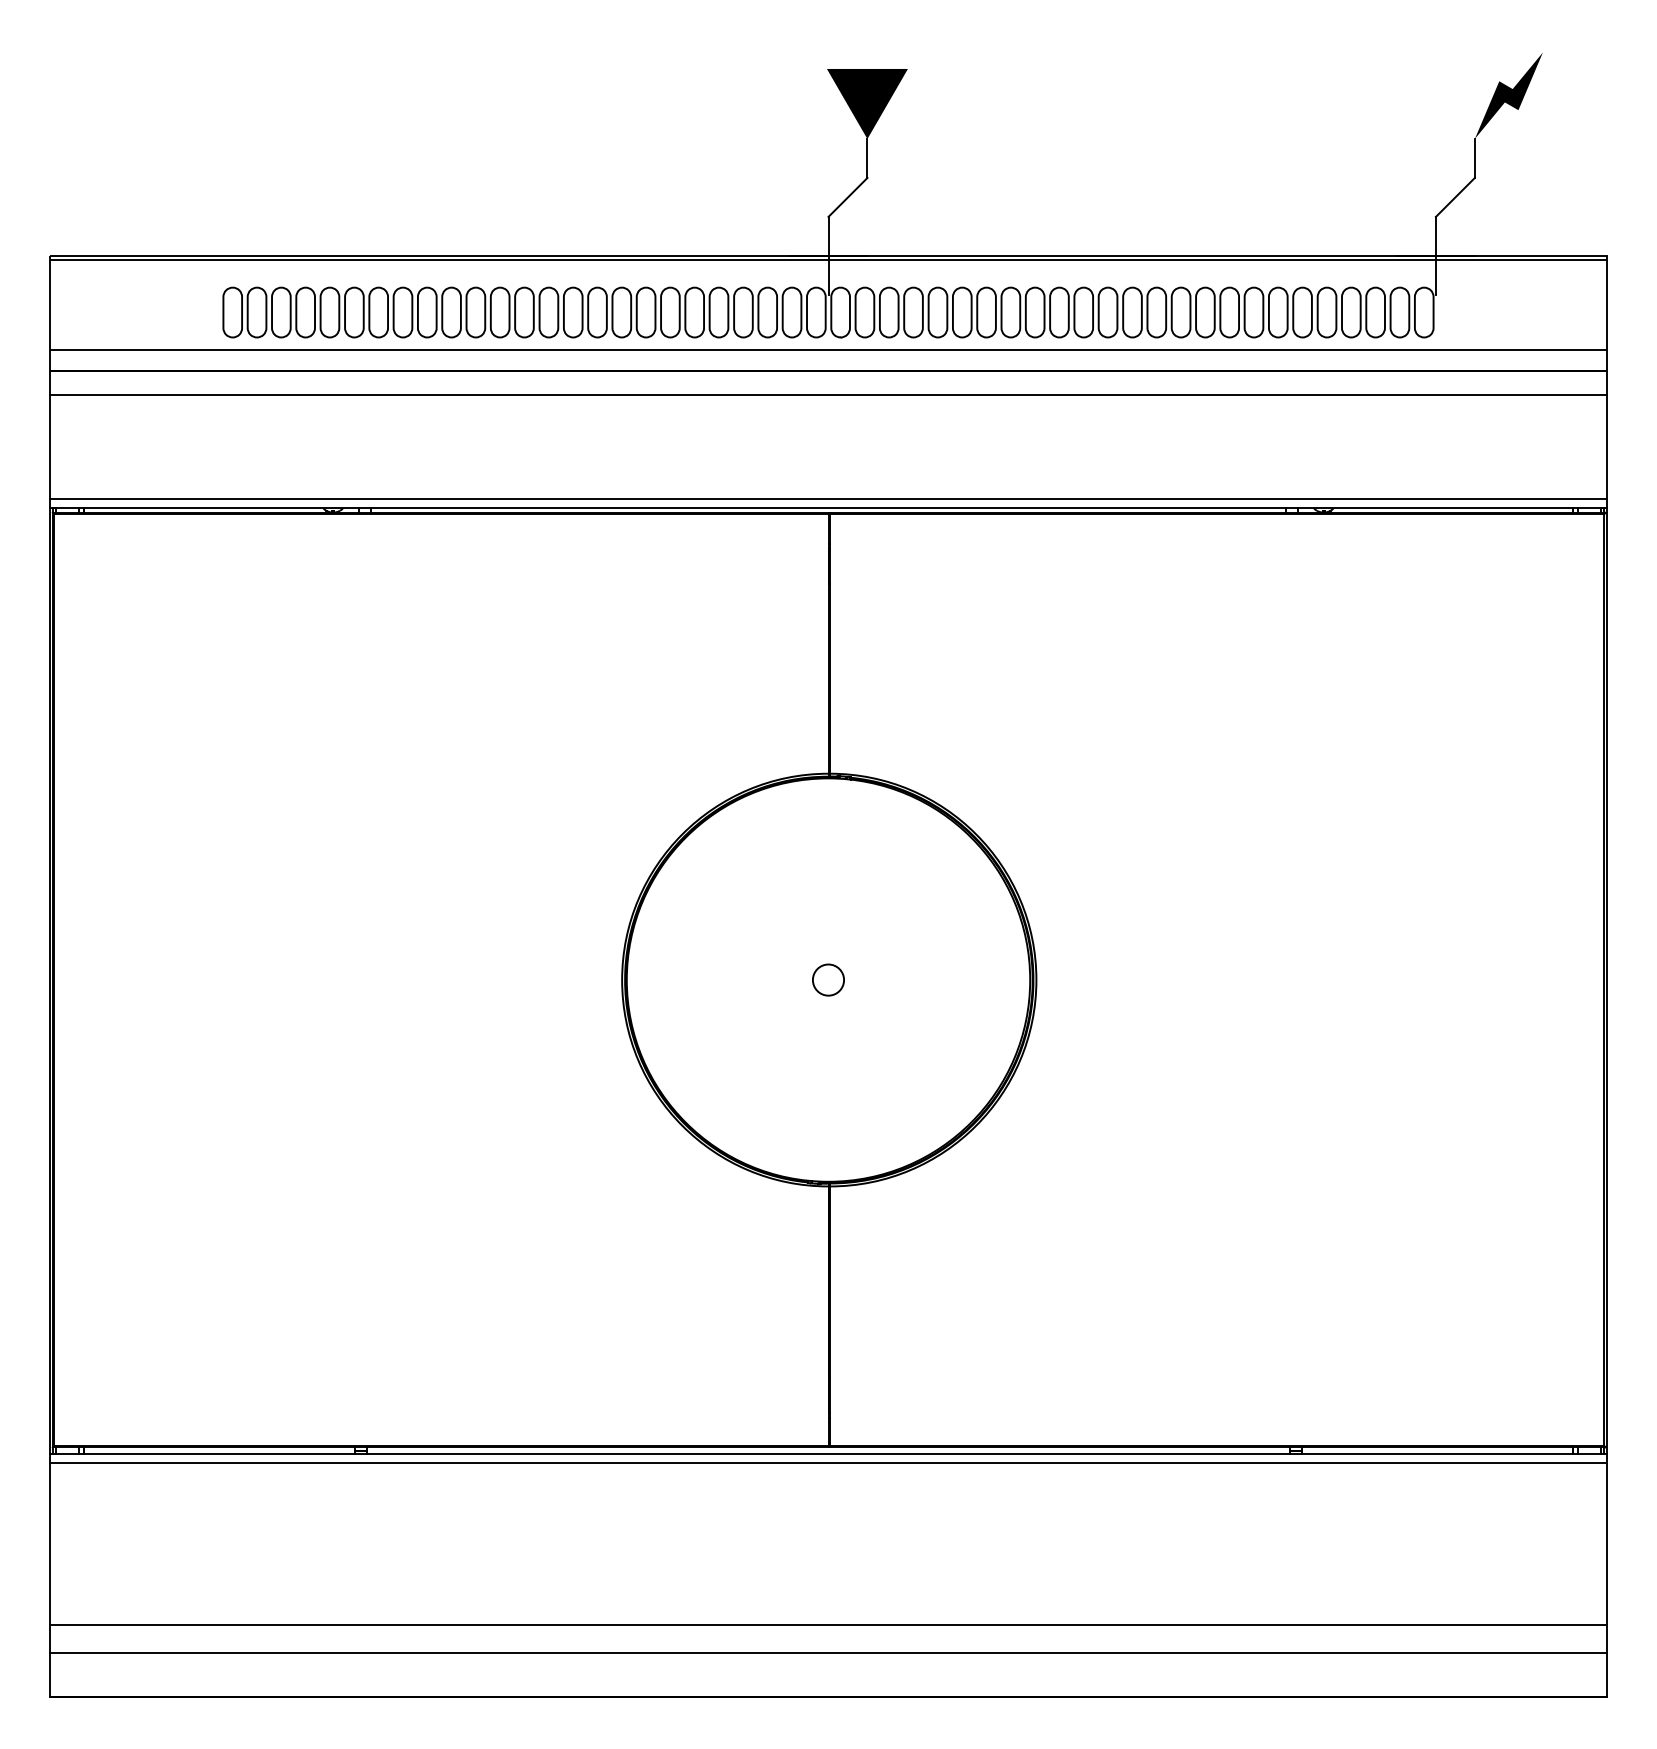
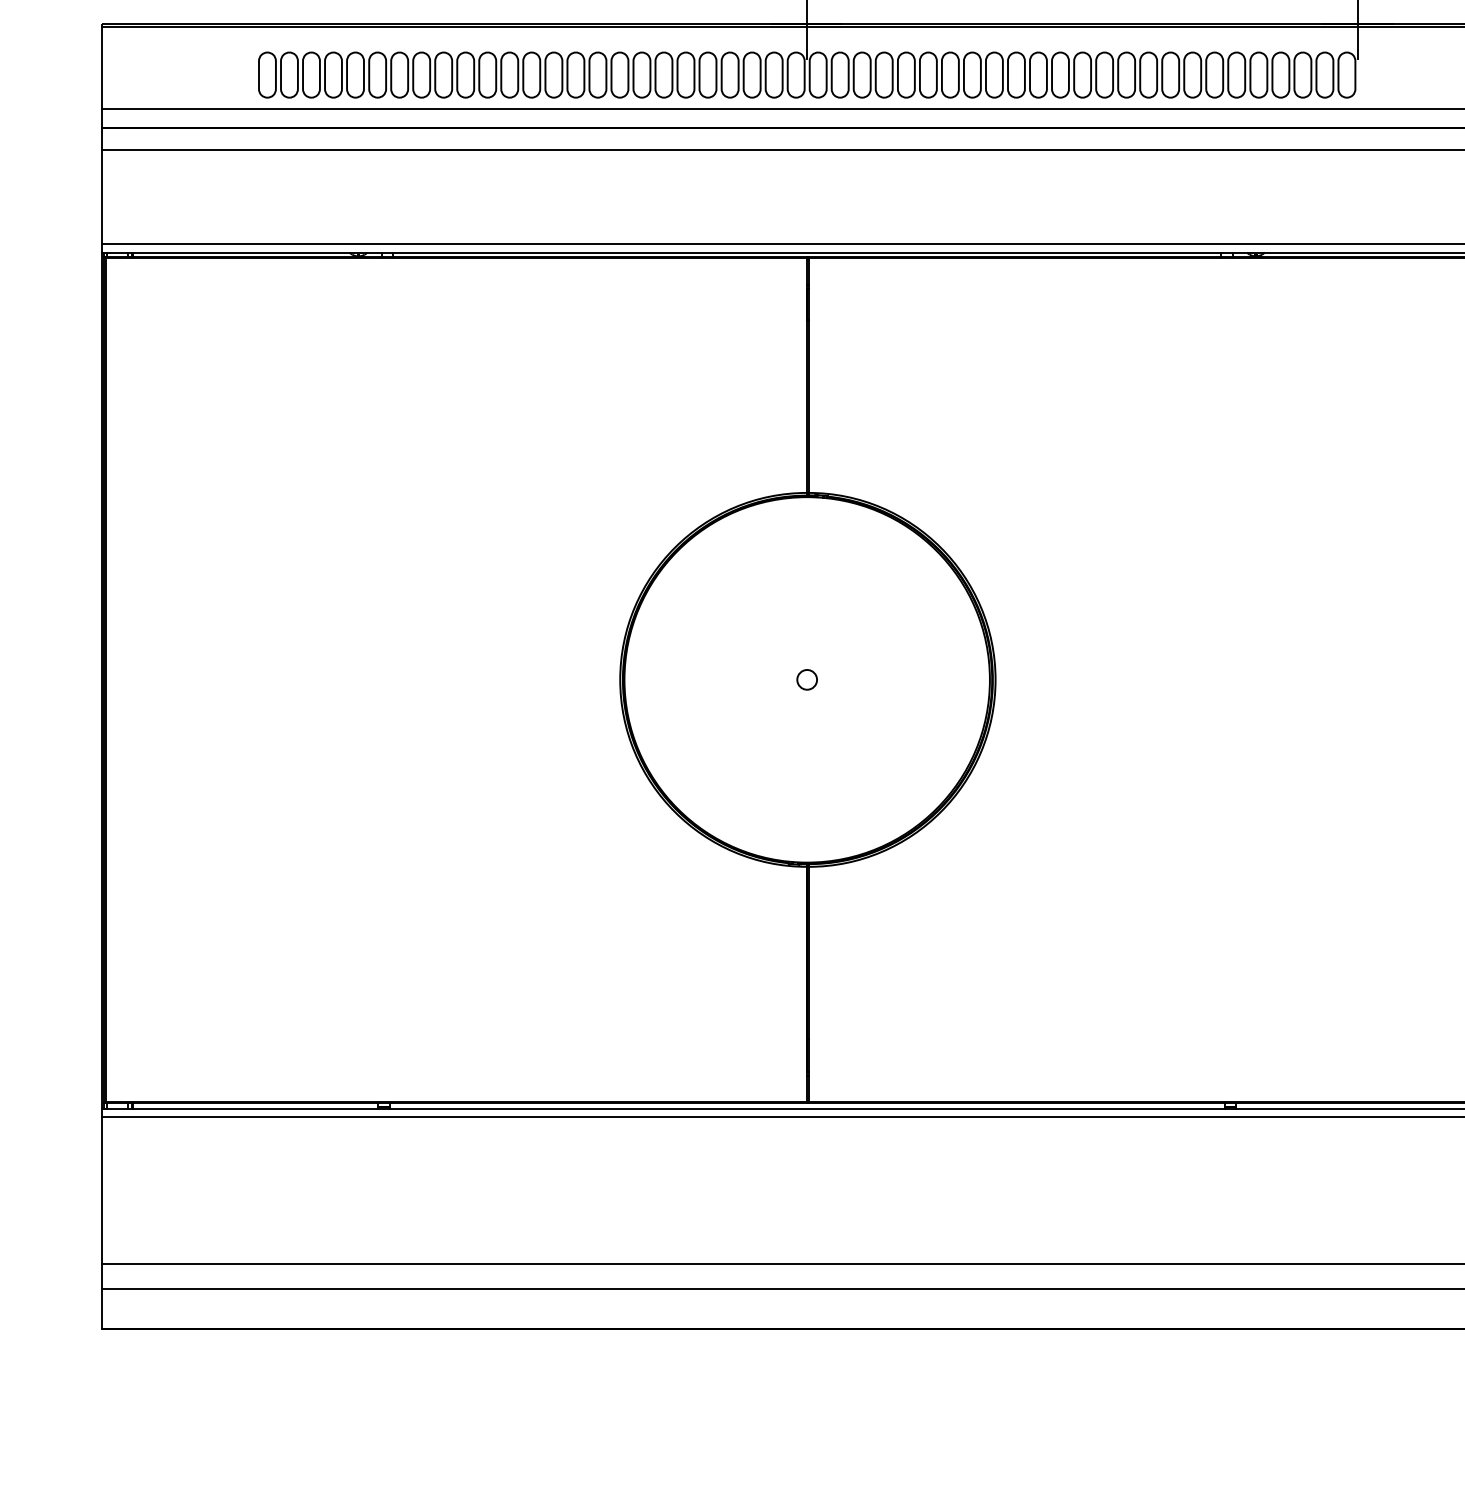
circle: (828, 979) -> (807, 679), size x0.7

